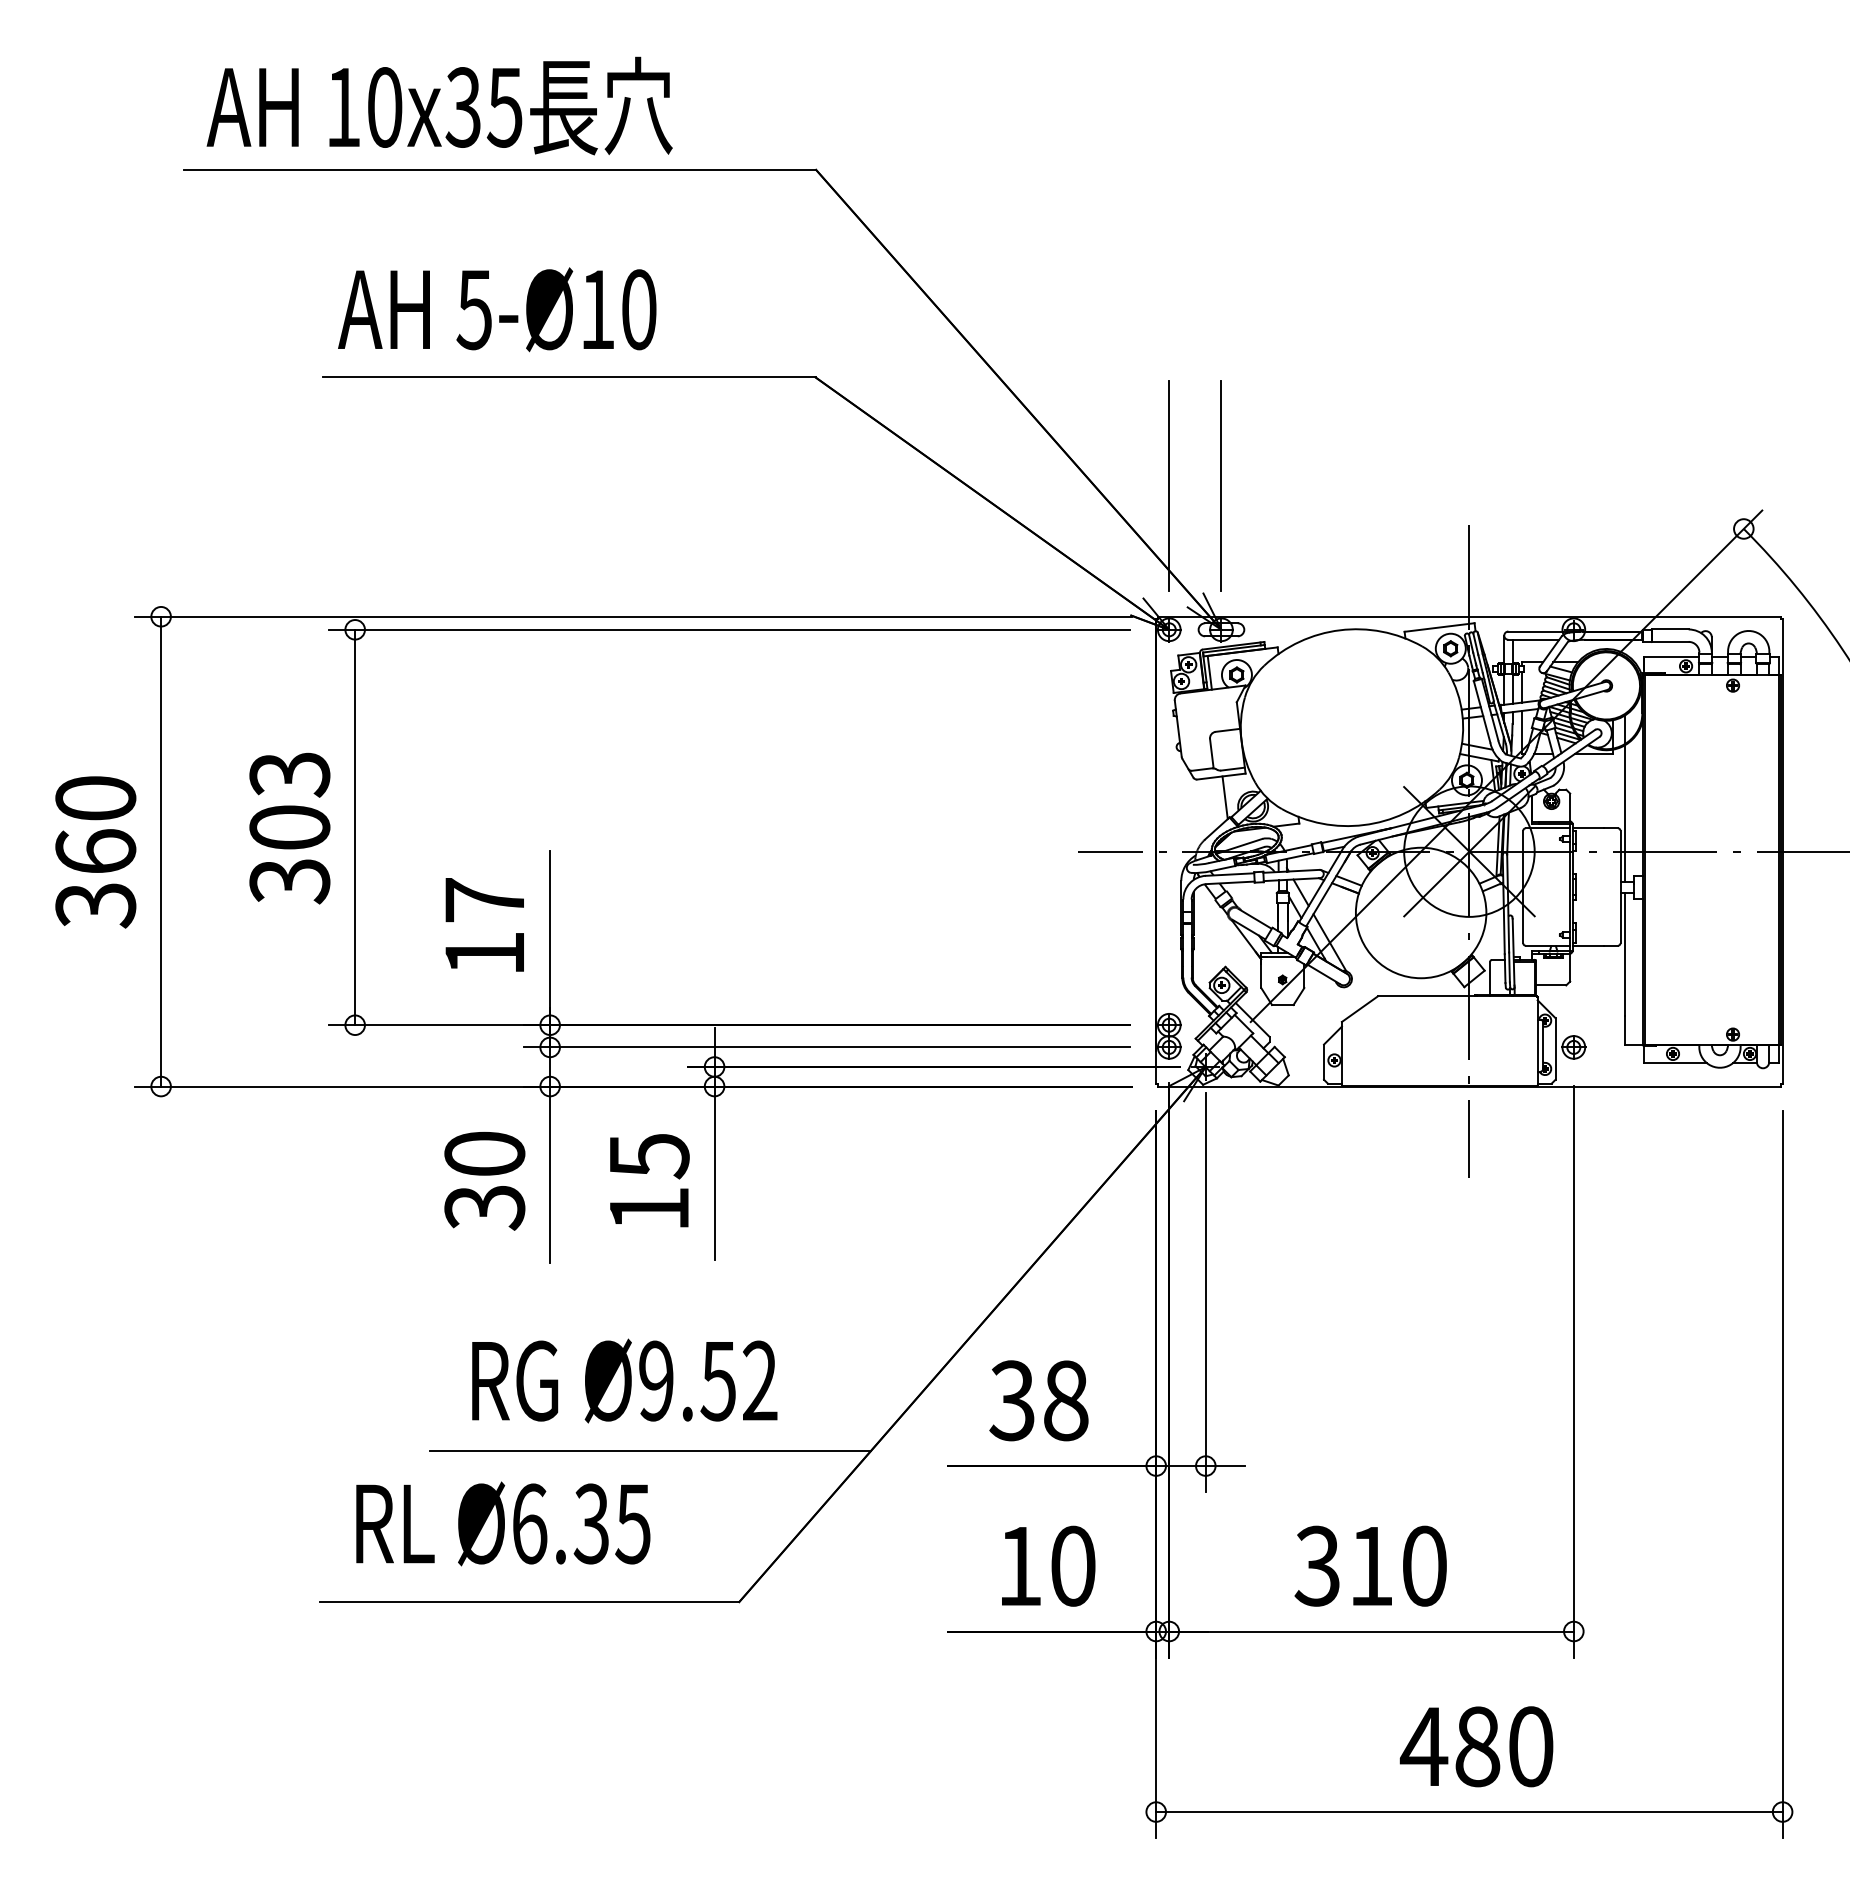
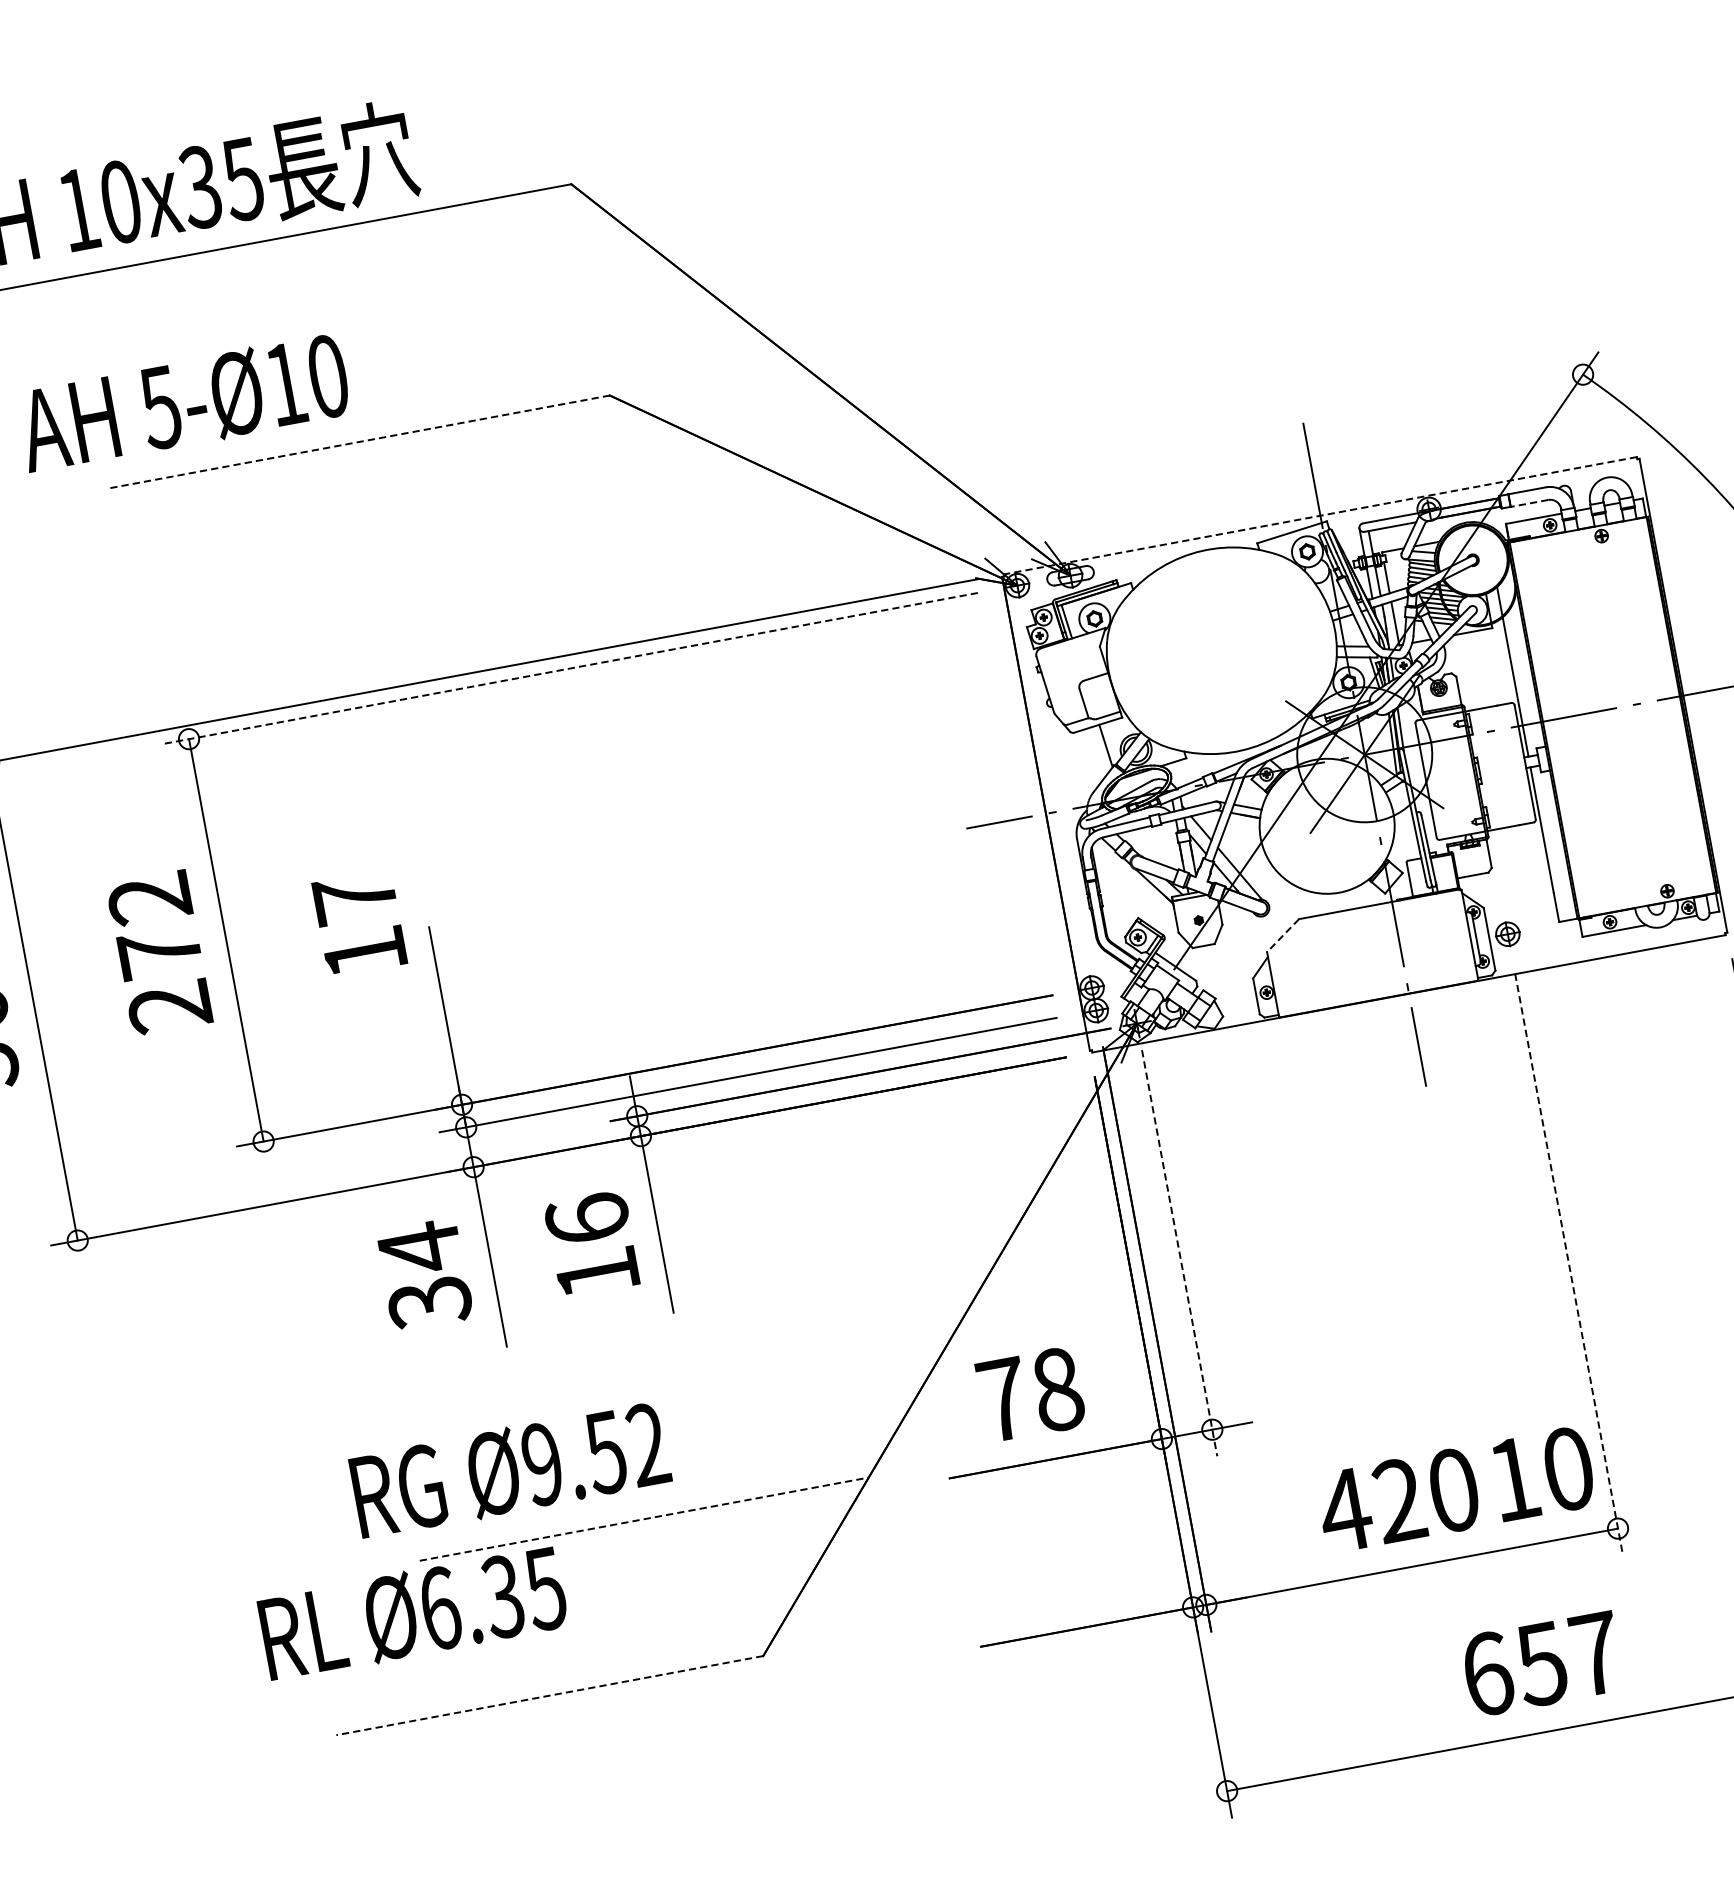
text: (497, 309) -> (183, 402), moved
line: (569, 377) -> (359, 442), solid -> dashed
line: (1169, 485) -> (990, 438), removed
line: (1221, 485) -> (1043, 428), removed
line: (1468, 616) -> (1319, 515), solid -> dashed
line: (729, 629) -> (569, 668), solid -> dashed
line: (1669, 641) -> (1528, 503), solid -> dashed
text: (289, 828) -> (159, 953), 303 -> 272
text: (484, 924) -> (359, 923), moved
line: (1359, 1009) -> (1282, 936), solid -> dashed
text: (484, 1154) -> (419, 1248), 30 -> 34
text: (648, 1156) -> (586, 1219), 15 -> 16
line: (1205, 1292) -> (1179, 1253), solid -> dashed
line: (1573, 1371) -> (1568, 1264), solid -> dashed
text: (624, 1380) -> (510, 1469), moved
text: (1012, 1400) -> (1003, 1399), 38 -> 78
line: (650, 1451) -> (644, 1519), solid -> dashed
text: (503, 1523) -> (413, 1612), moved
text: (1048, 1565) -> (1543, 1473), moved
text: (1343, 1565) -> (1371, 1504), 310 -> 420
line: (529, 1602) -> (549, 1696), solid -> dashed
text: (1476, 1746) -> (1540, 1664), 480 -> 657

